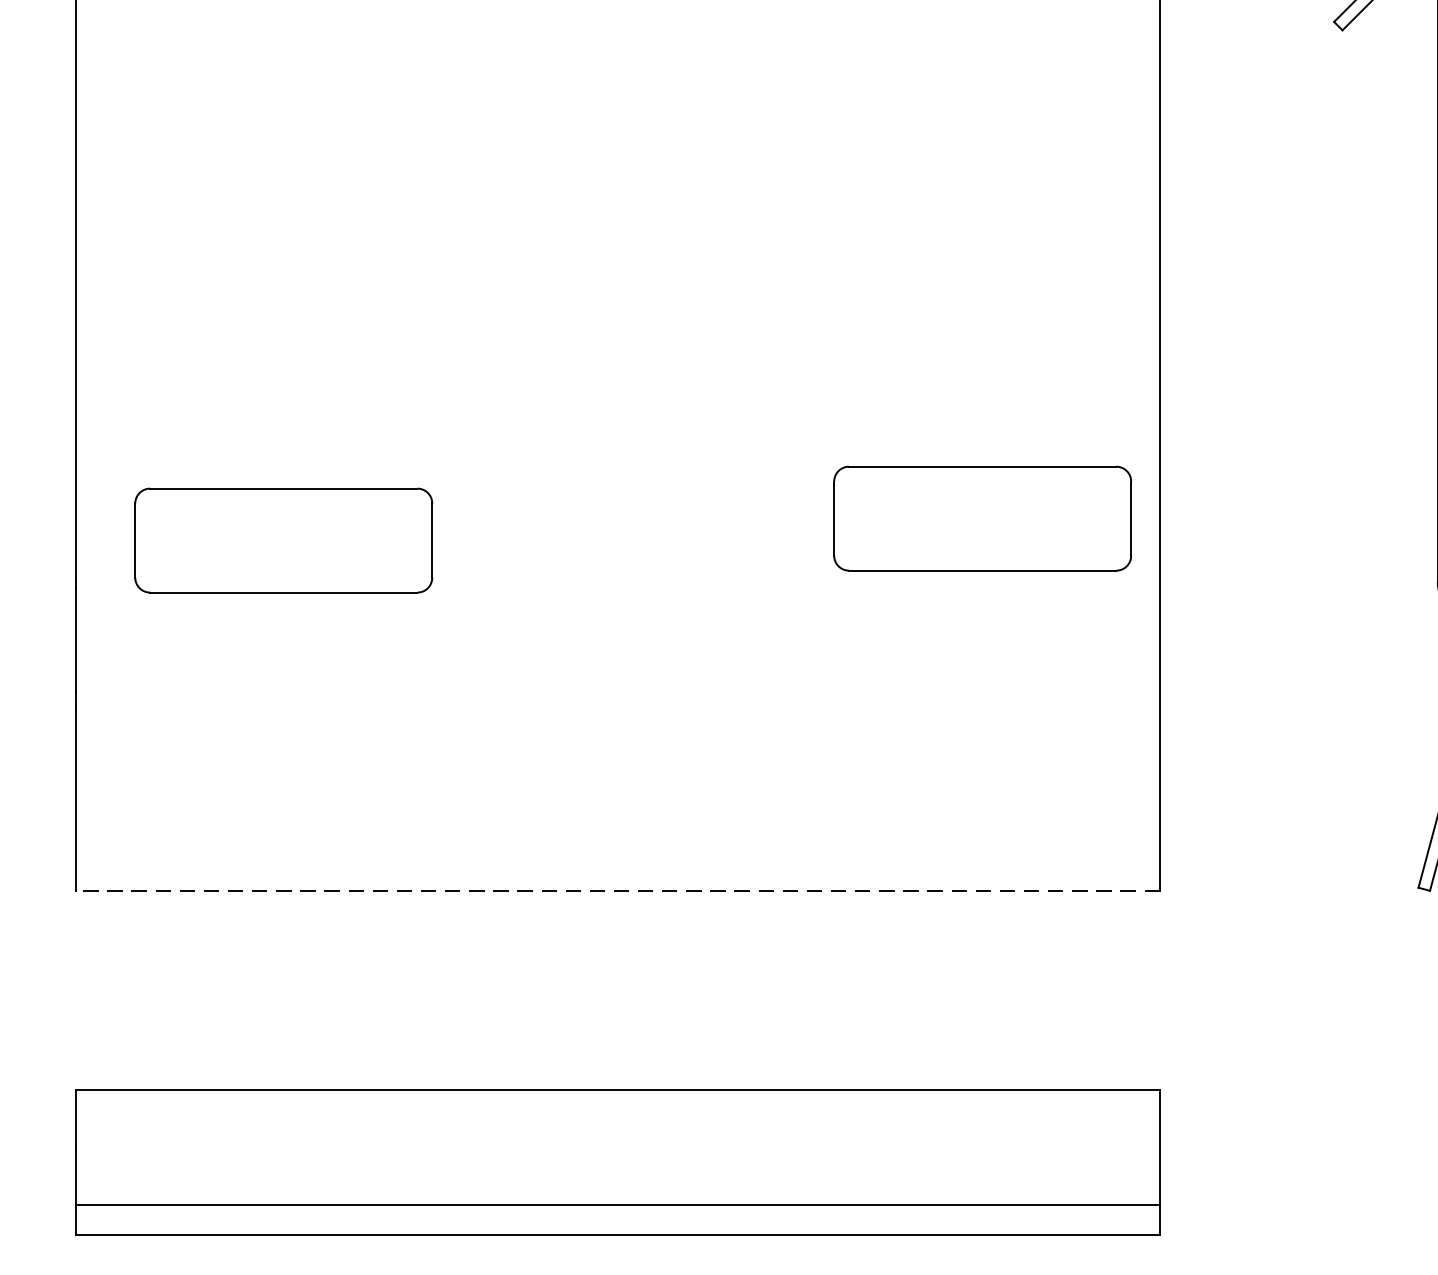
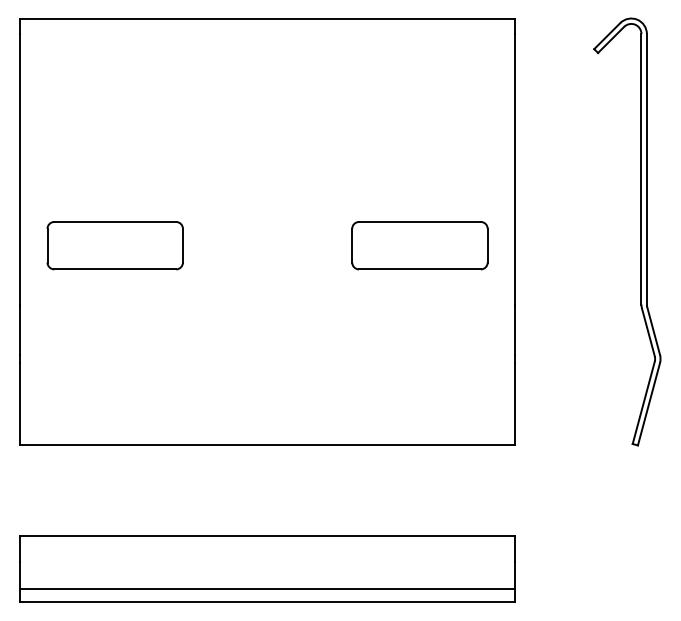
part: (981, 518) -> (419, 245), moved
part: (282, 540) -> (114, 245), moved
line: (617, 891) -> (267, 445), dashed -> solid

